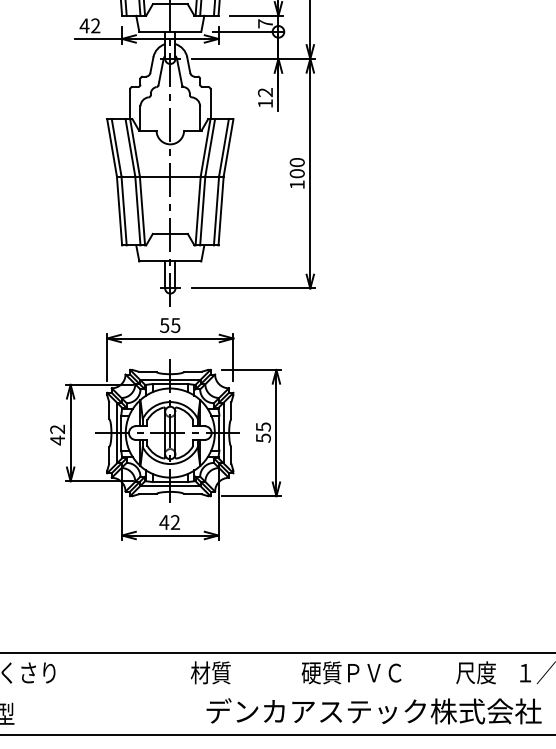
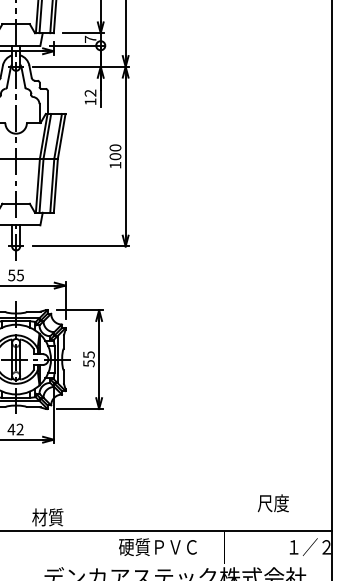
text: (210, 672) -> (47, 517), moved
text: (475, 672) -> (272, 503), moved

